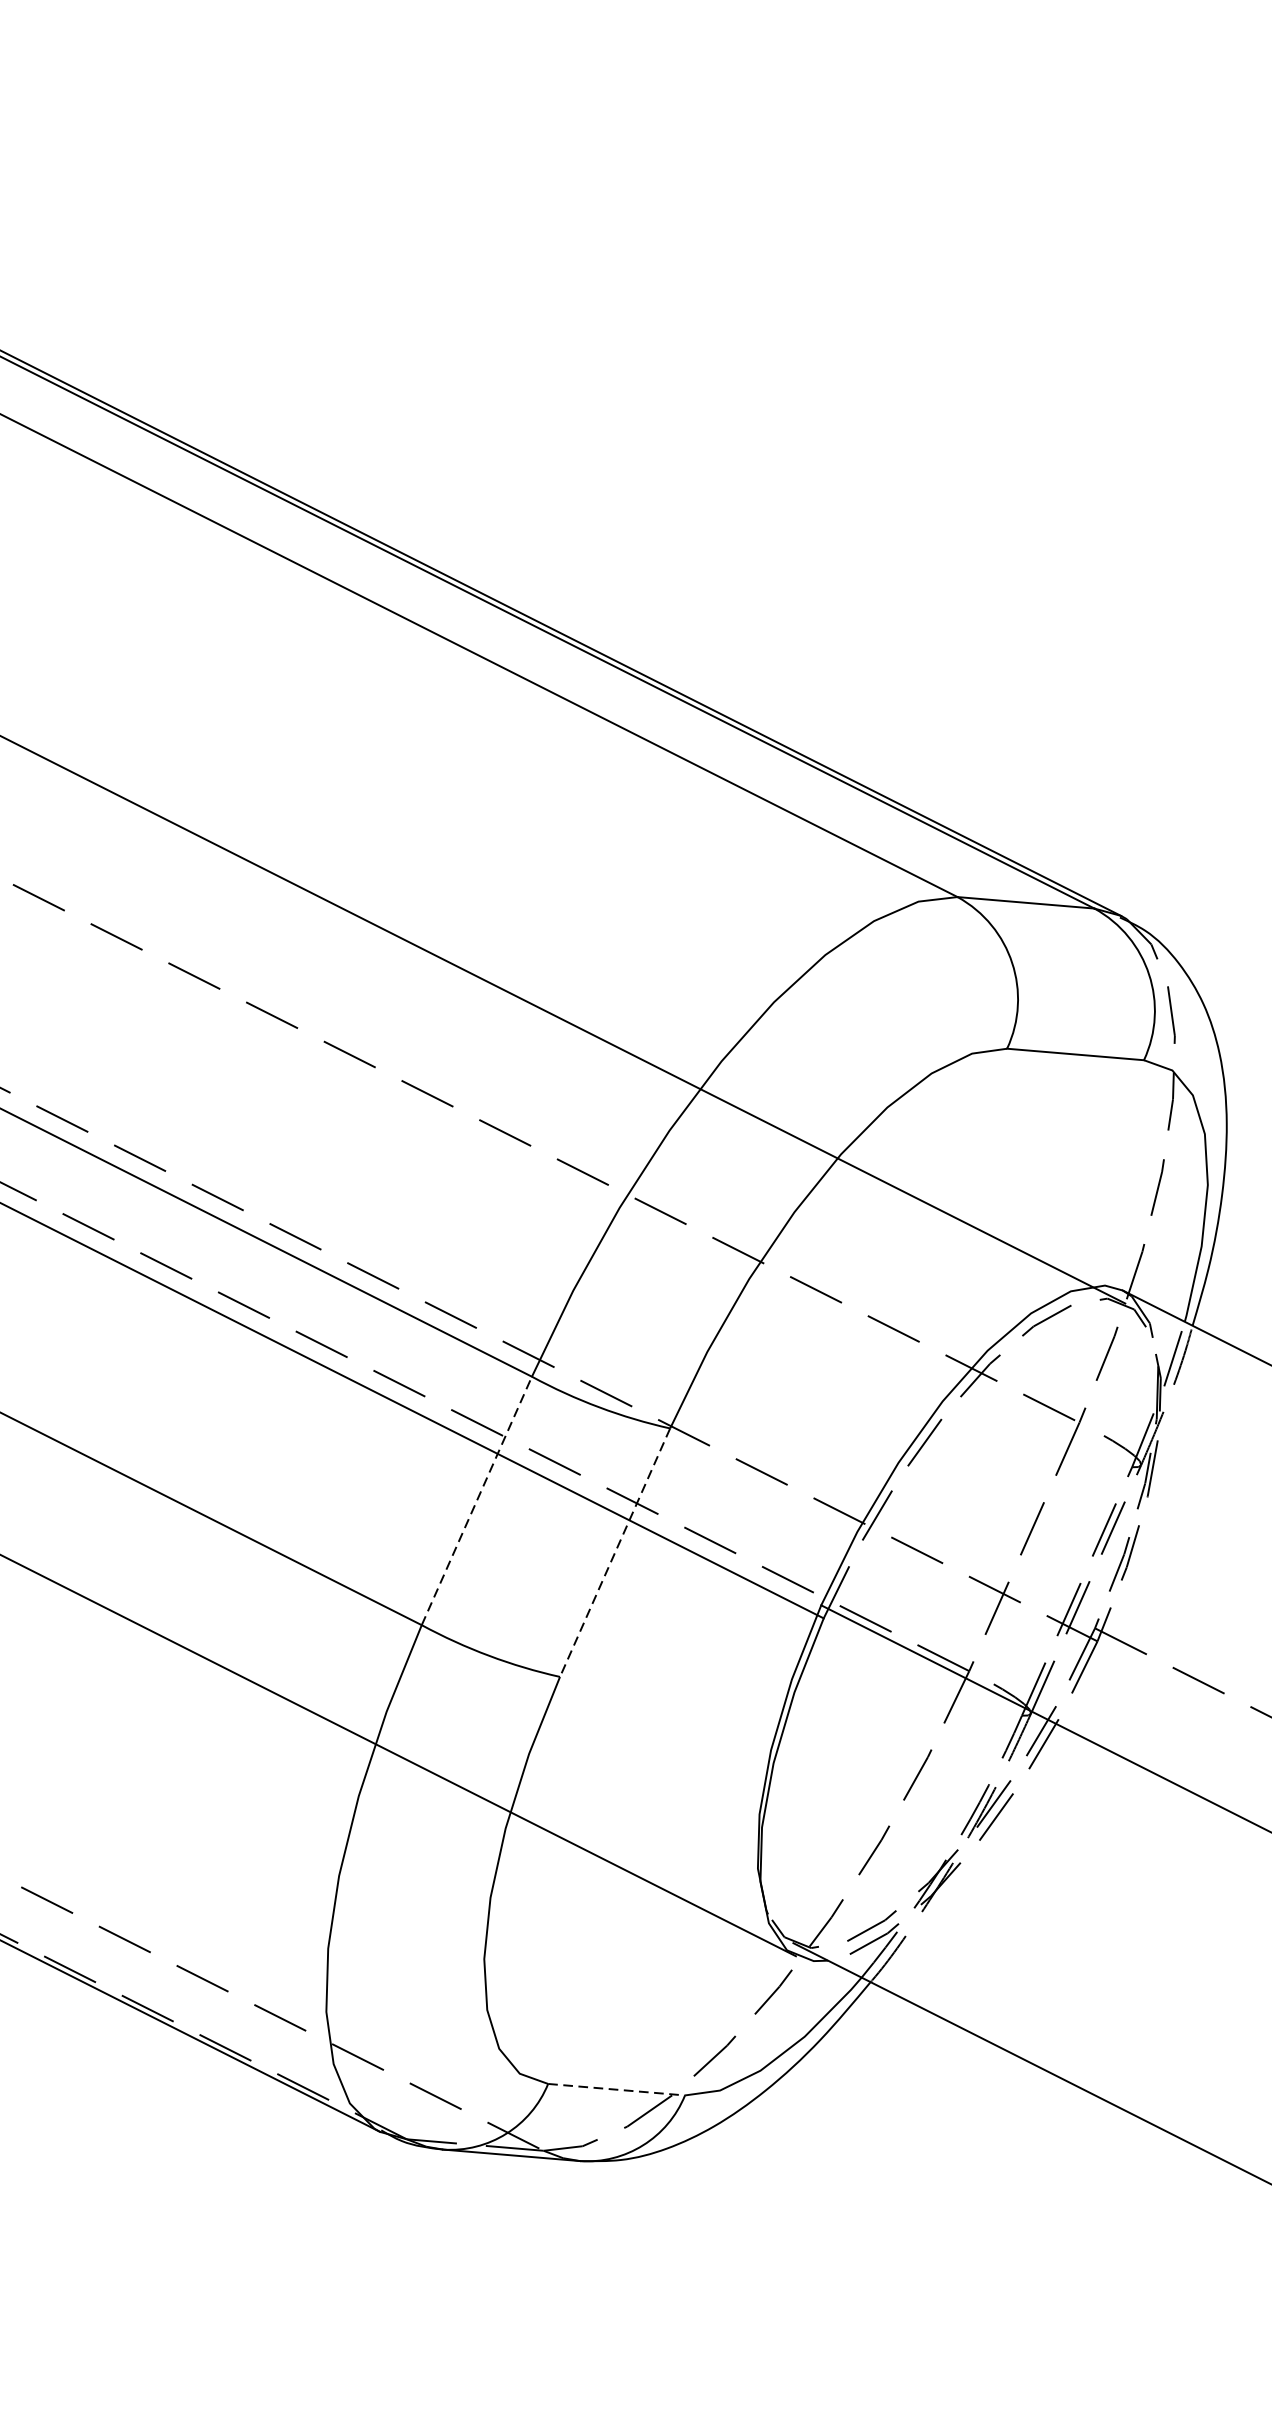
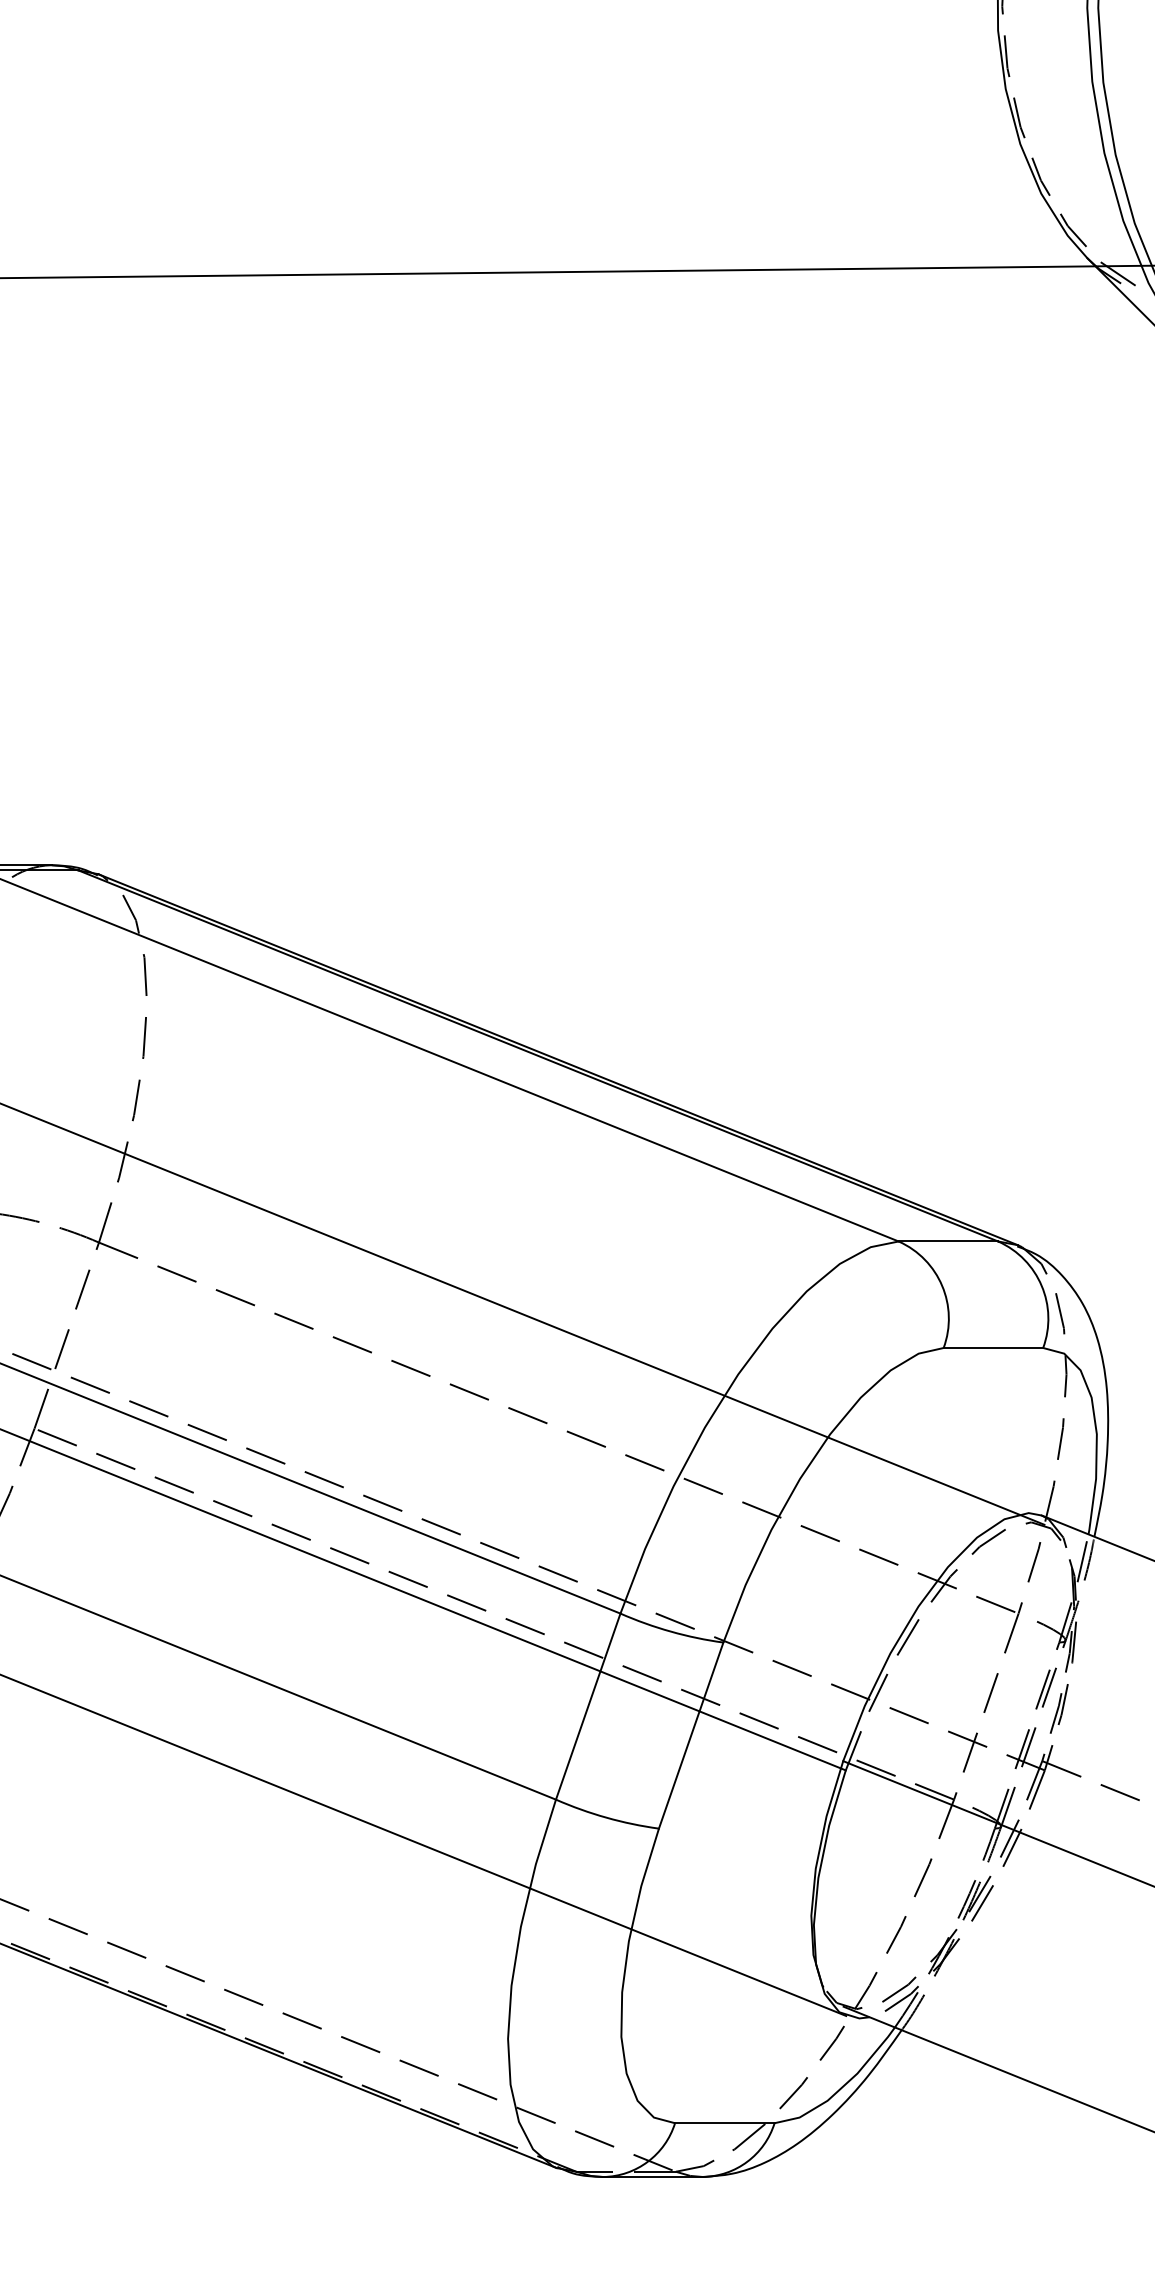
line: (477, 1500) -> (588, 1706), dashed -> solid
line: (615, 1553) -> (691, 1736), dashed -> solid
line: (616, 2090) -> (724, 2123), dashed -> solid

